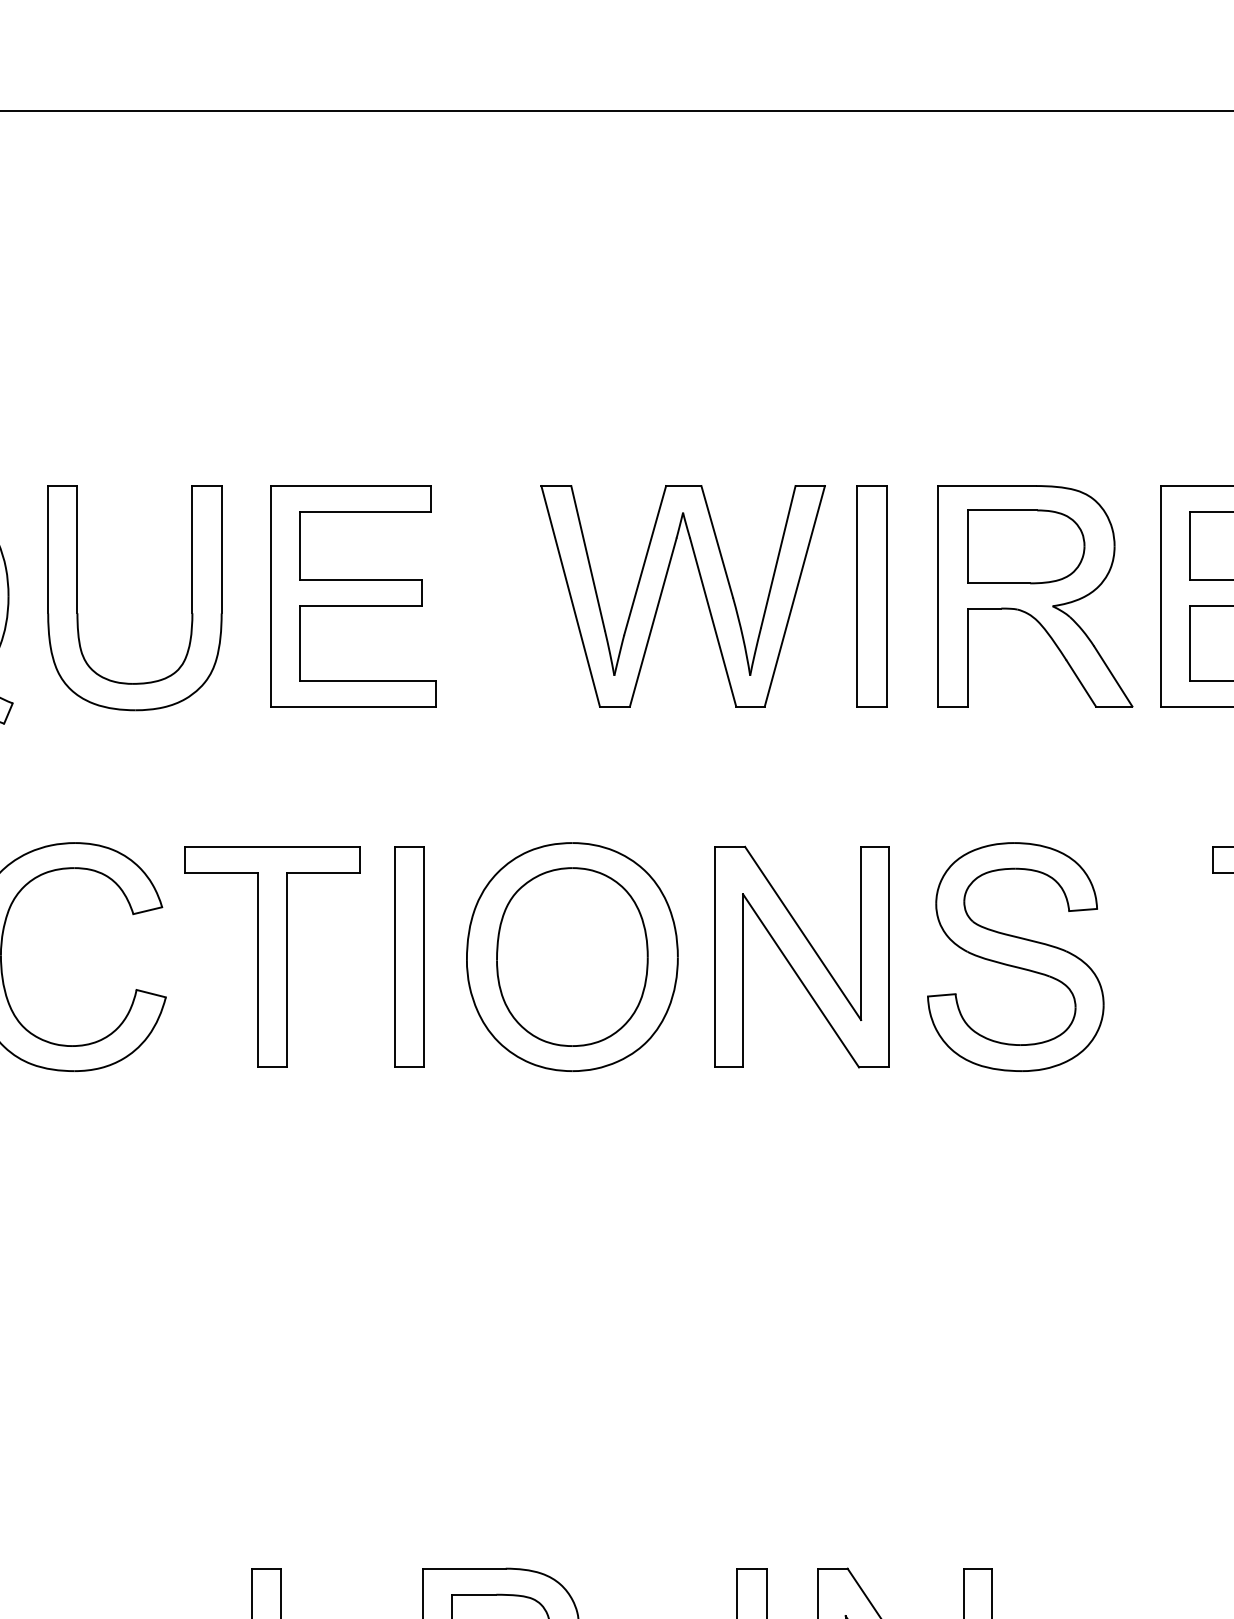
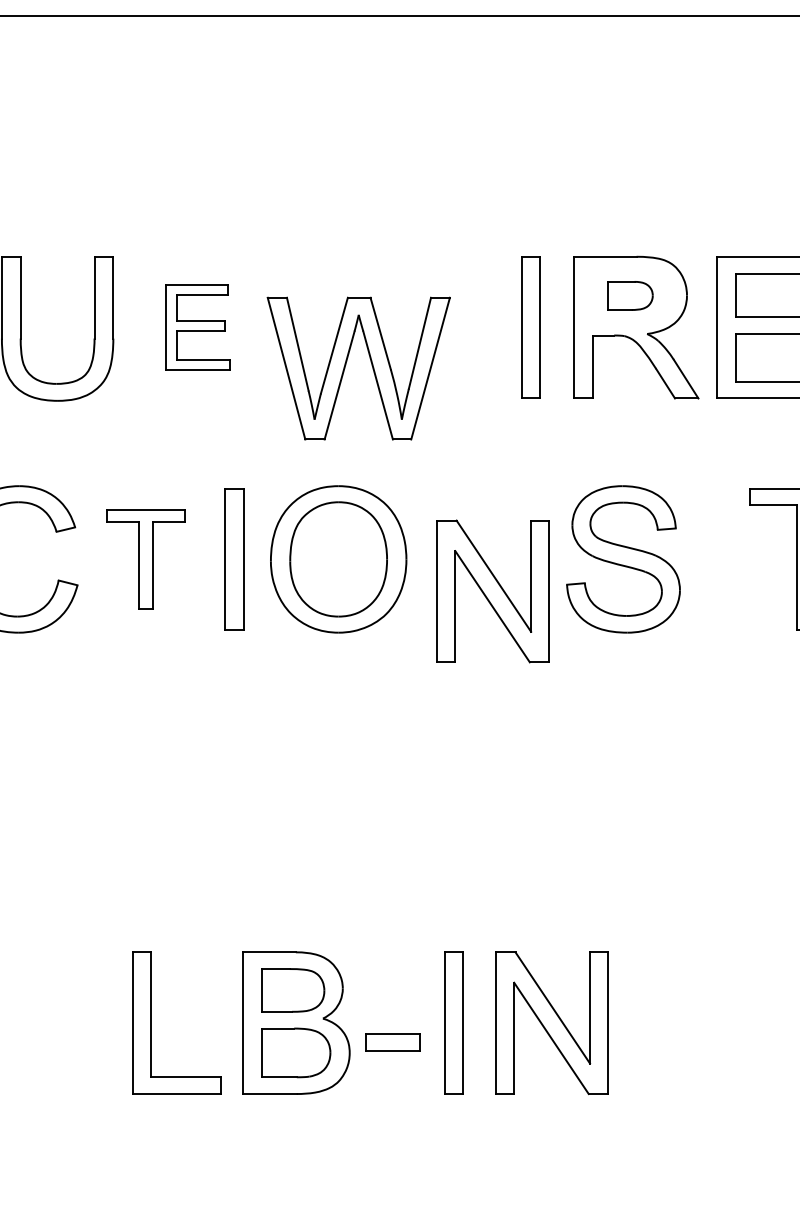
part: (1026, 546) -> (630, 295), size x0.6
part: (663, 591) -> (346, 365), moved
part: (352, 596) -> (197, 327), size x0.6
part: (271, 957) -> (145, 559), size x0.7
part: (800, 957) -> (492, 591), moved

